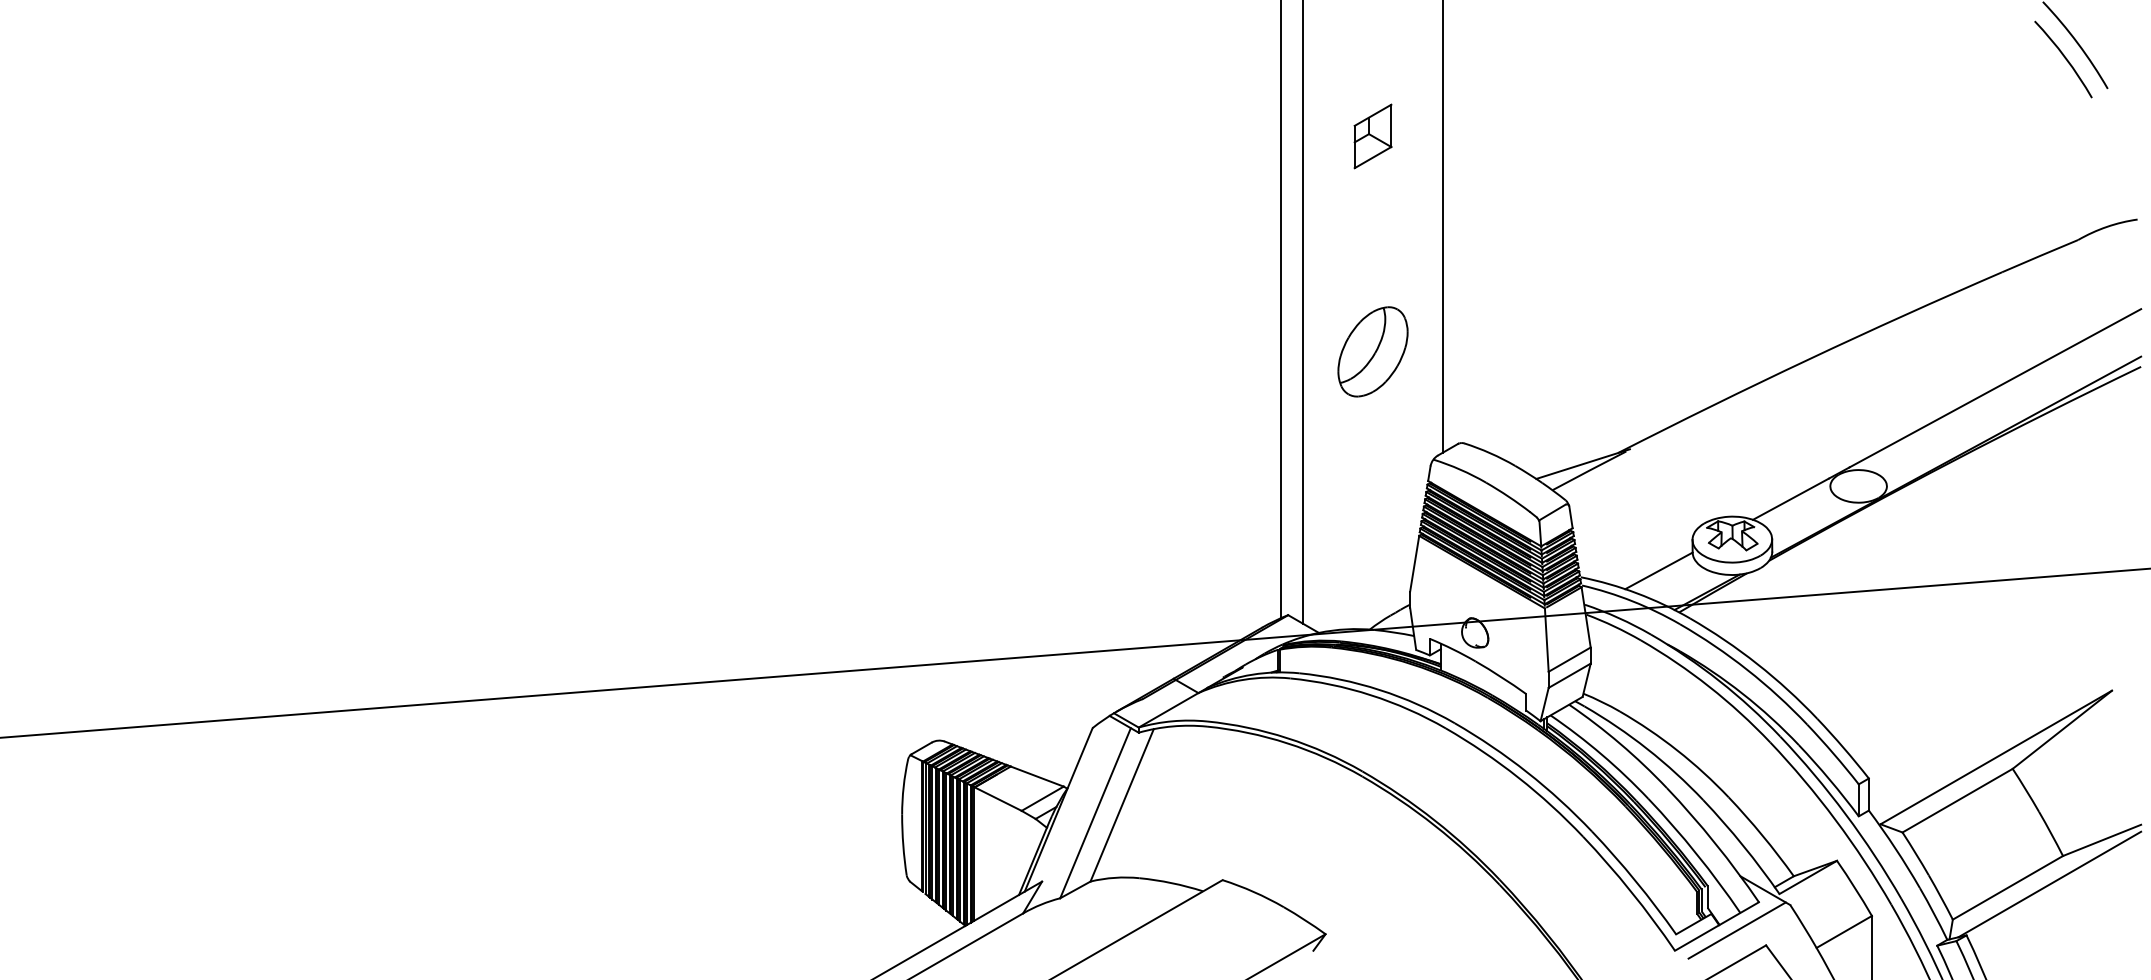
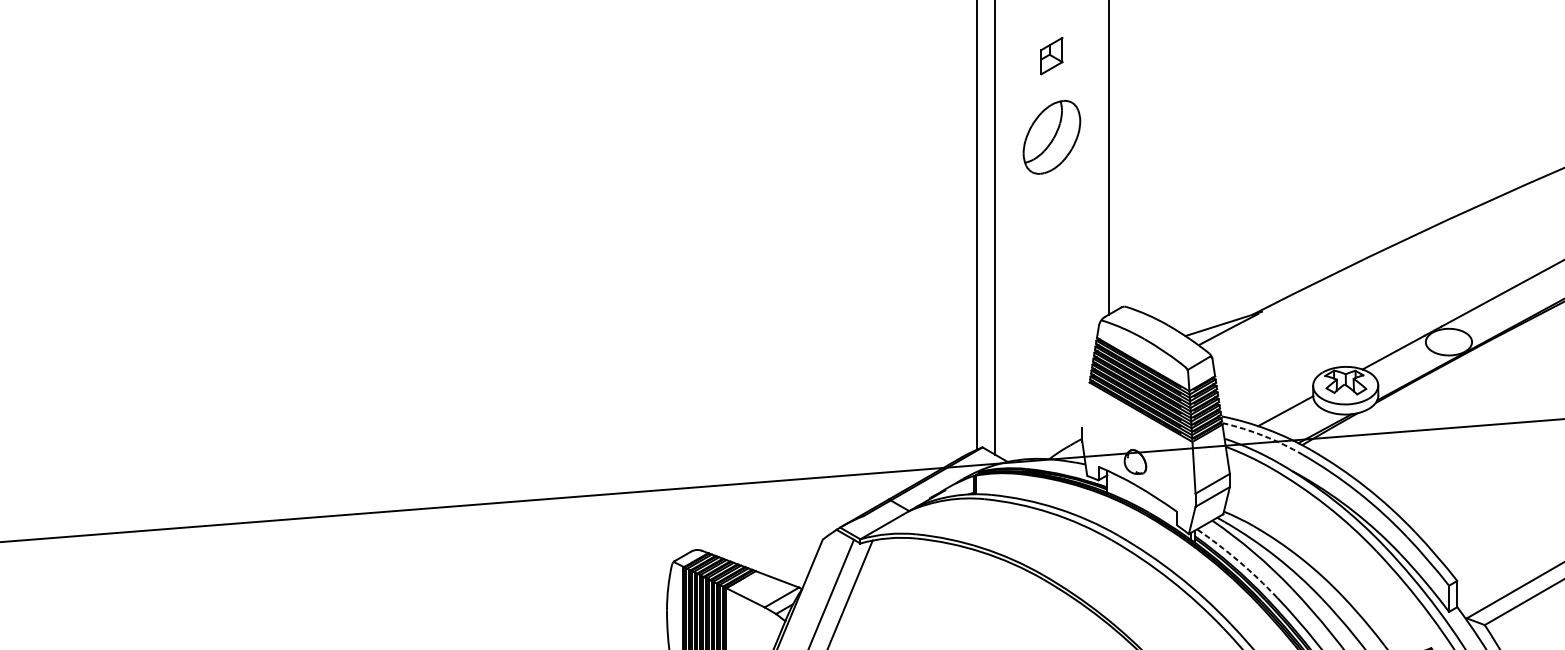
part: (1372, 136) -> (1051, 56), size x0.7
part: (1372, 351) -> (1051, 137), moved
line: (1414, 563) -> (1085, 405), removed
arc: (1632, 601) -> (1264, 436), solid -> dashed
arc: (1601, 754) -> (1238, 561), solid -> dashed

